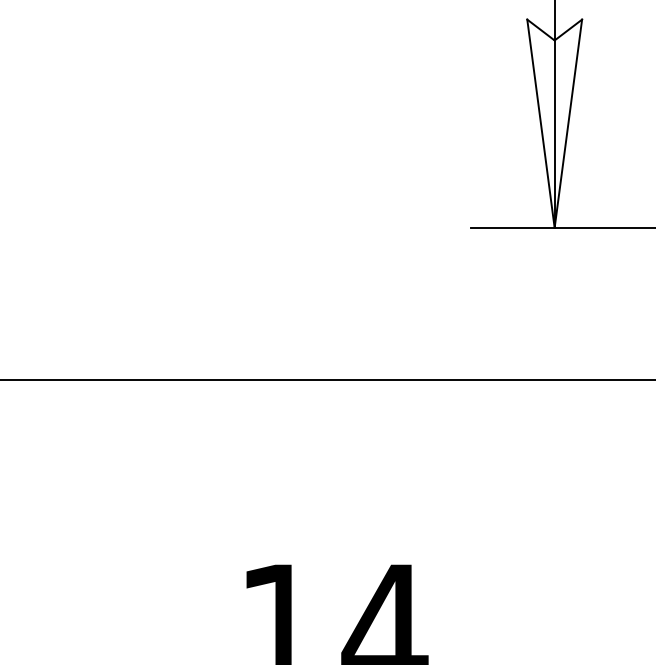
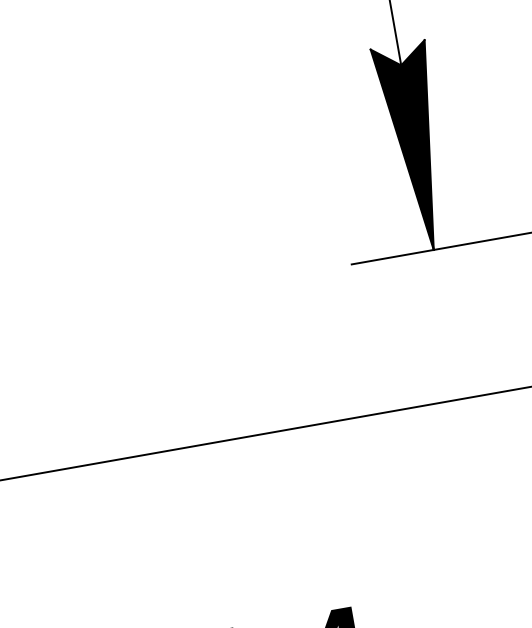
fill: (554, 123) -> (415, 147), added

